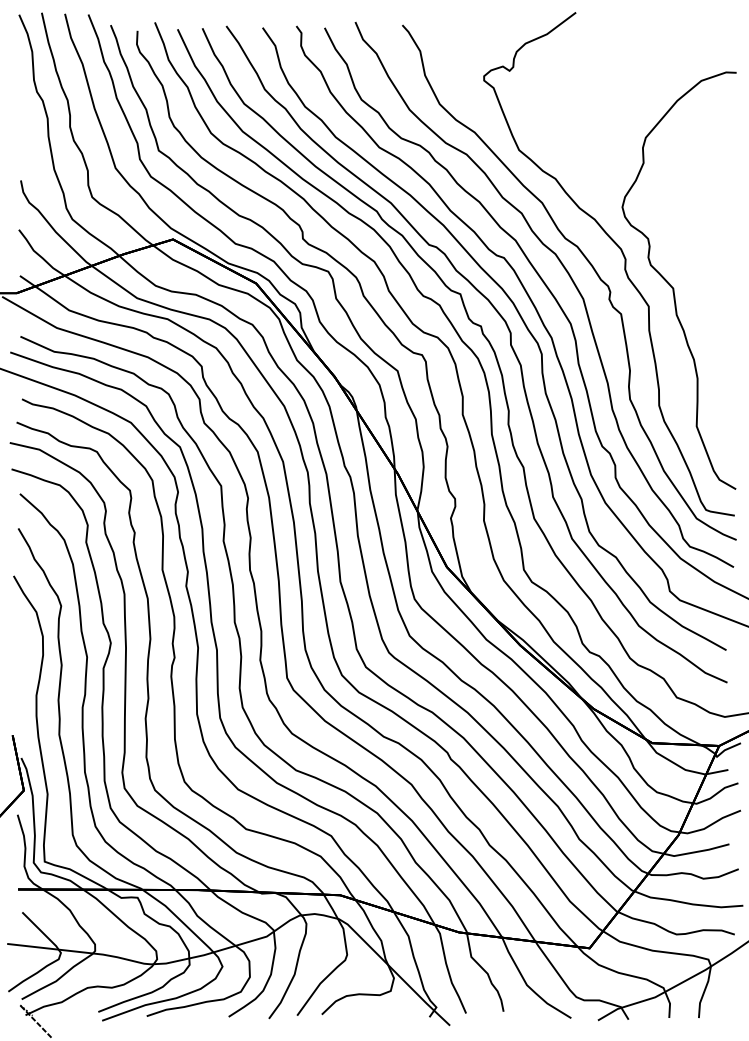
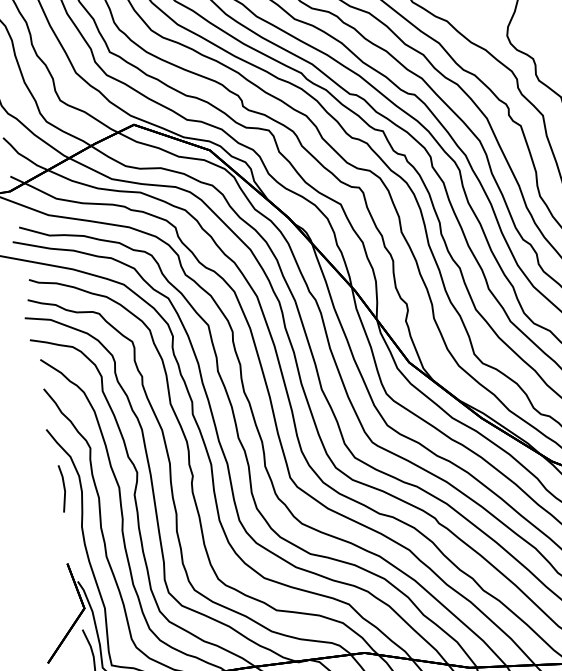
line: (22, 647) -> (63, 488), added

